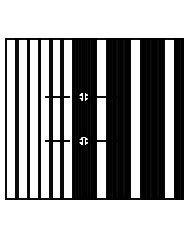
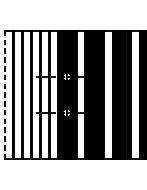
line: (6, 119) -> (5, 95), solid -> dashed

